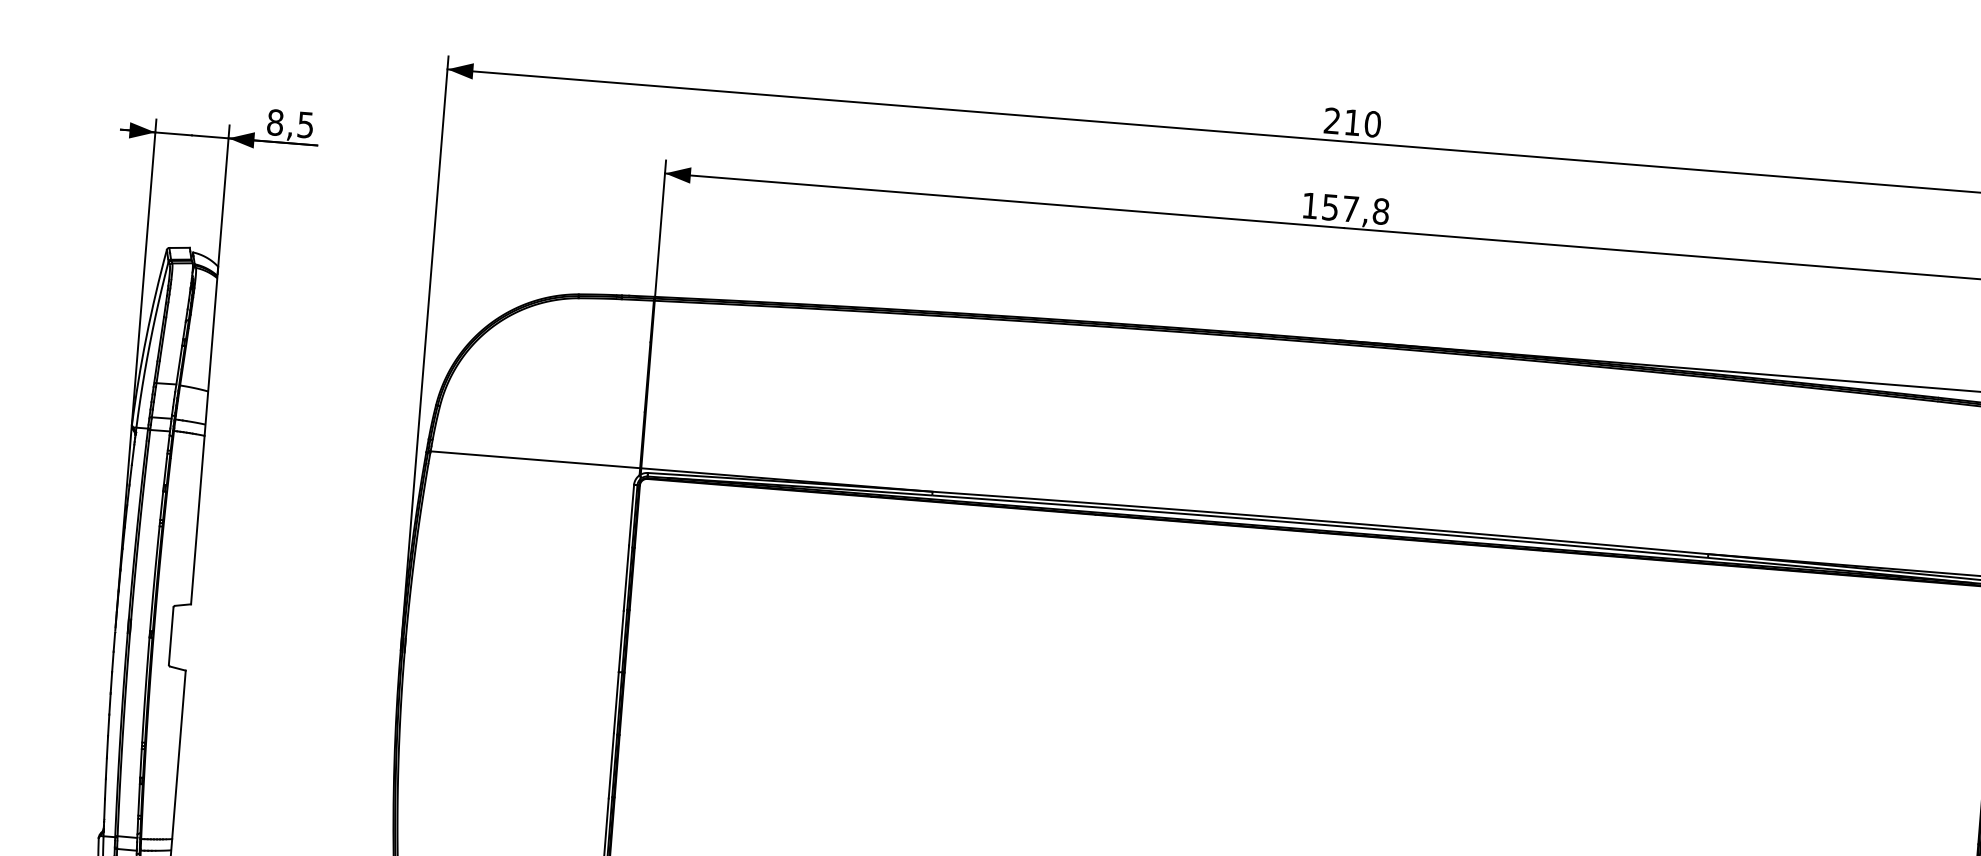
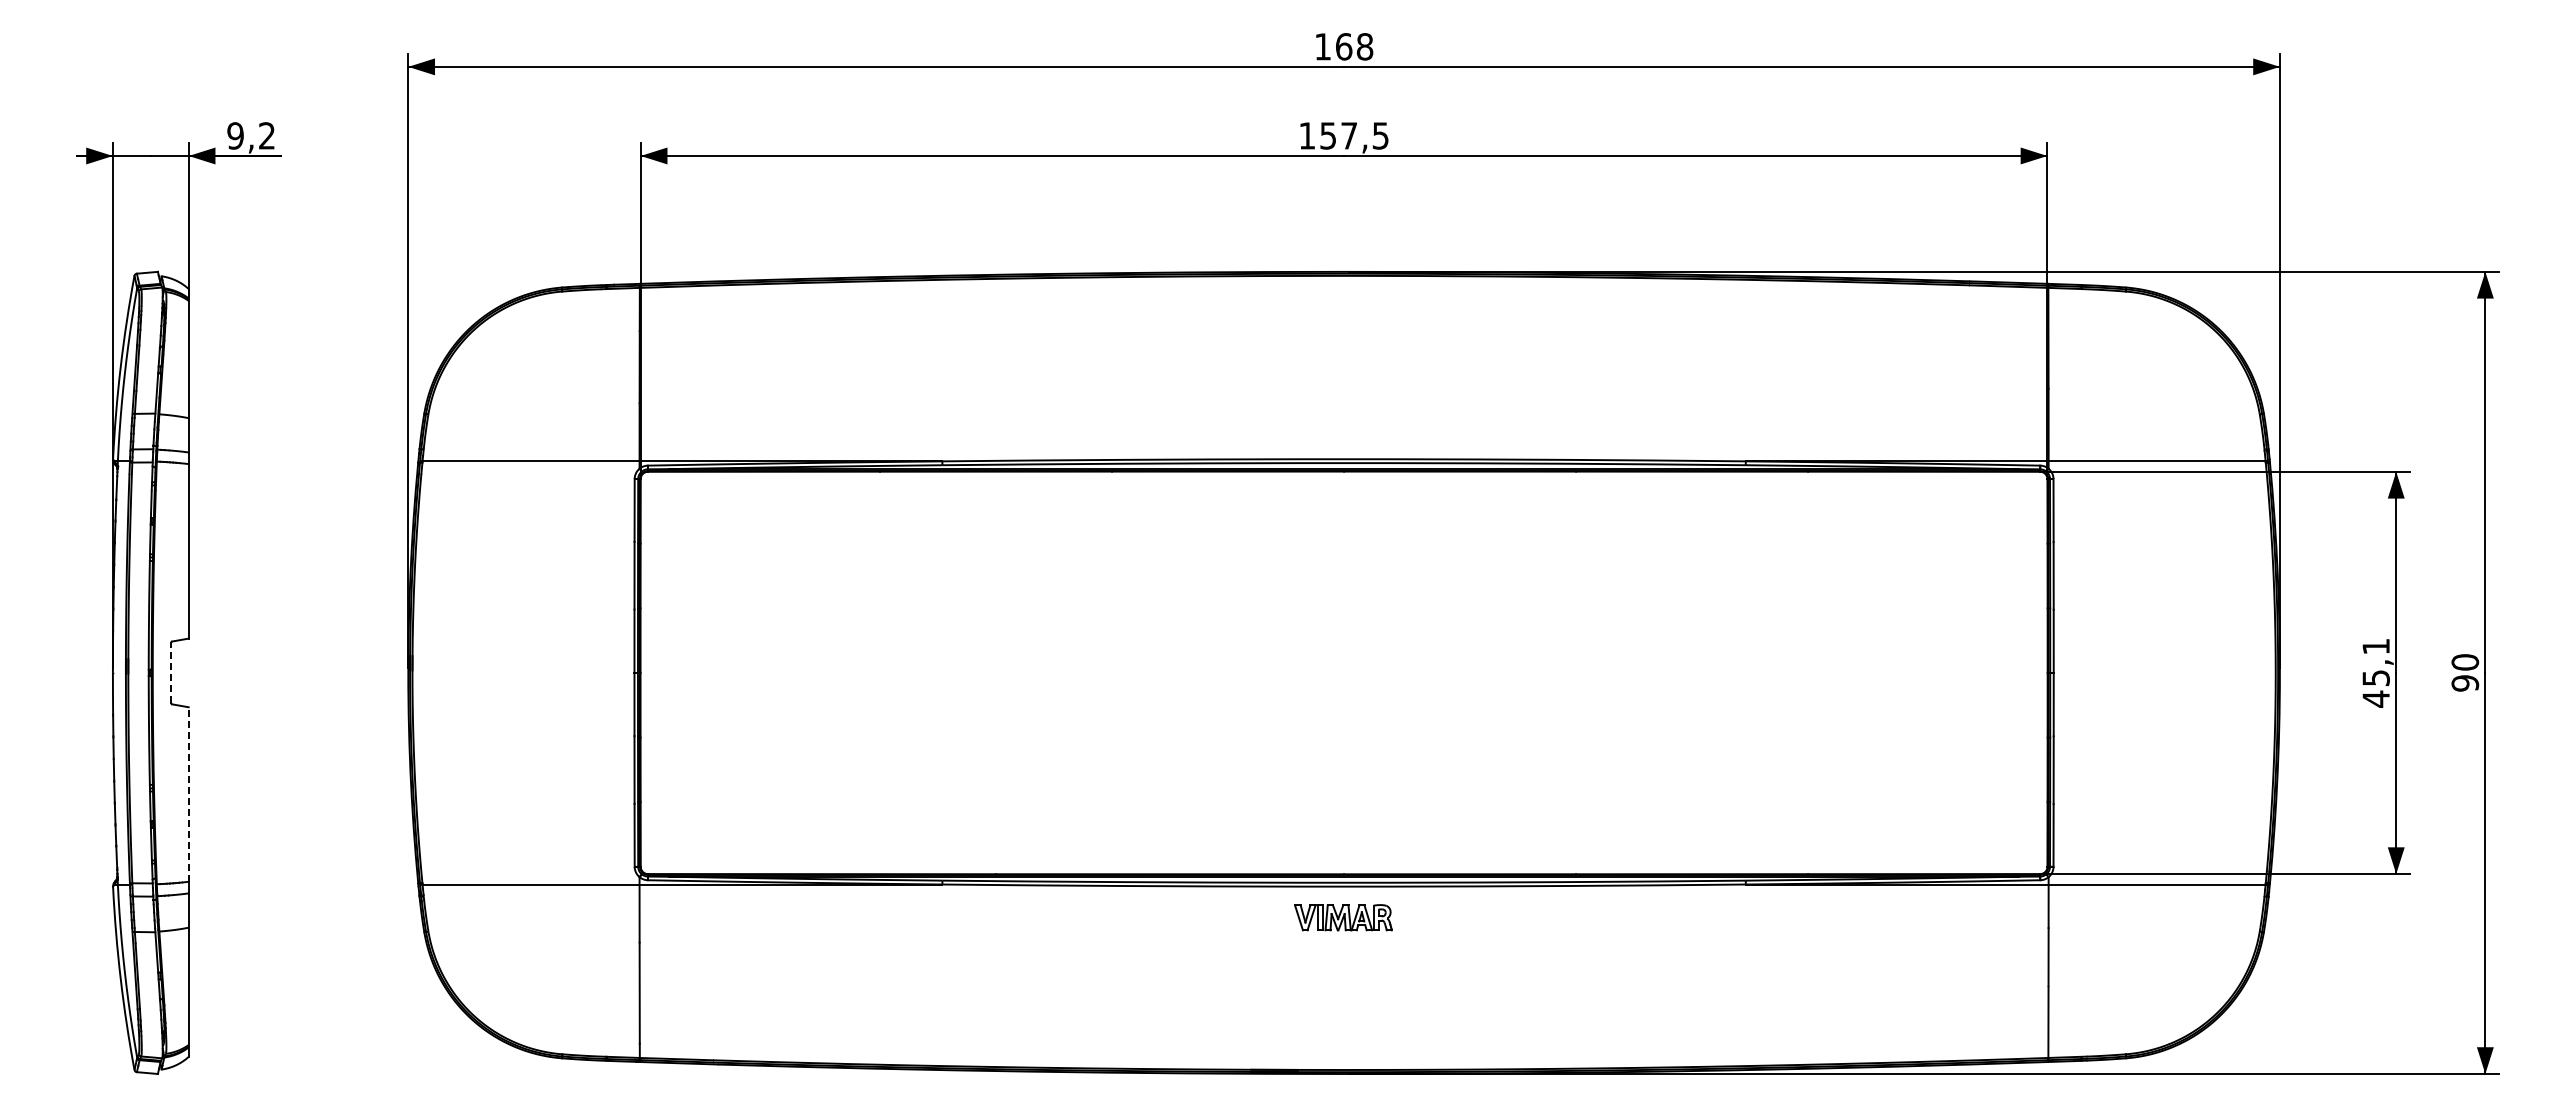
text: (1353, 122) -> (1344, 46), 210 -> 168
text: (289, 123) -> (250, 135), 8,5 -> 9,2
text: (1380, 211) -> (1380, 135), 157,8 -> 157,5
line: (170, 635) -> (170, 672), solid -> dashed
line: (178, 754) -> (188, 794), solid -> dashed

